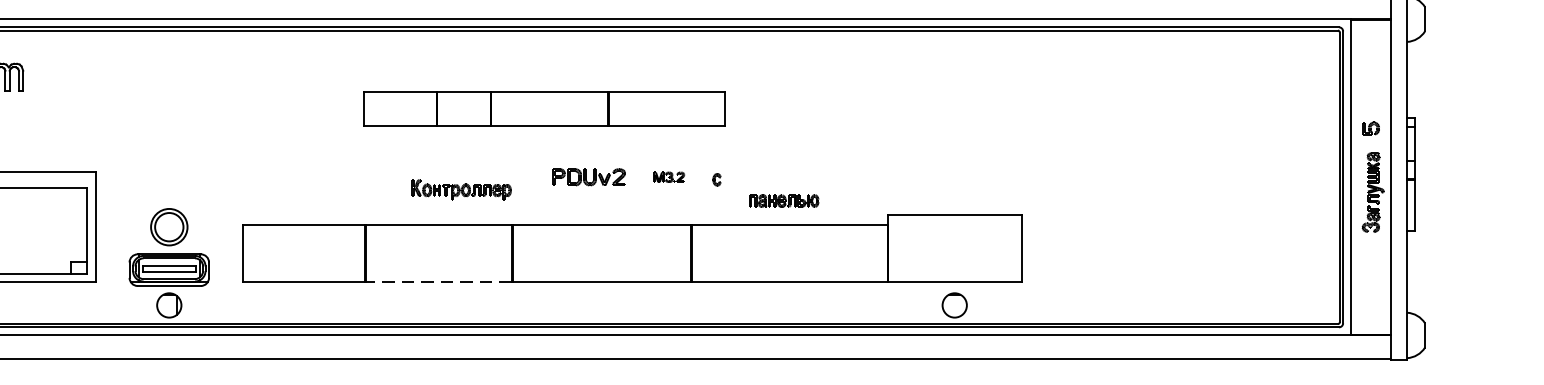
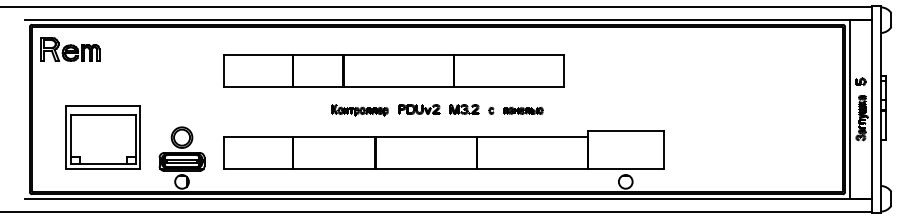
part: (543, 108) -> (393, 70), size x1.67
part: (669, 177) -> (464, 109), size x1.67
part: (460, 189) -> (359, 110), moved
part: (784, 200) -> (523, 110), moved
line: (437, 281) -> (333, 168), dashed -> solid

